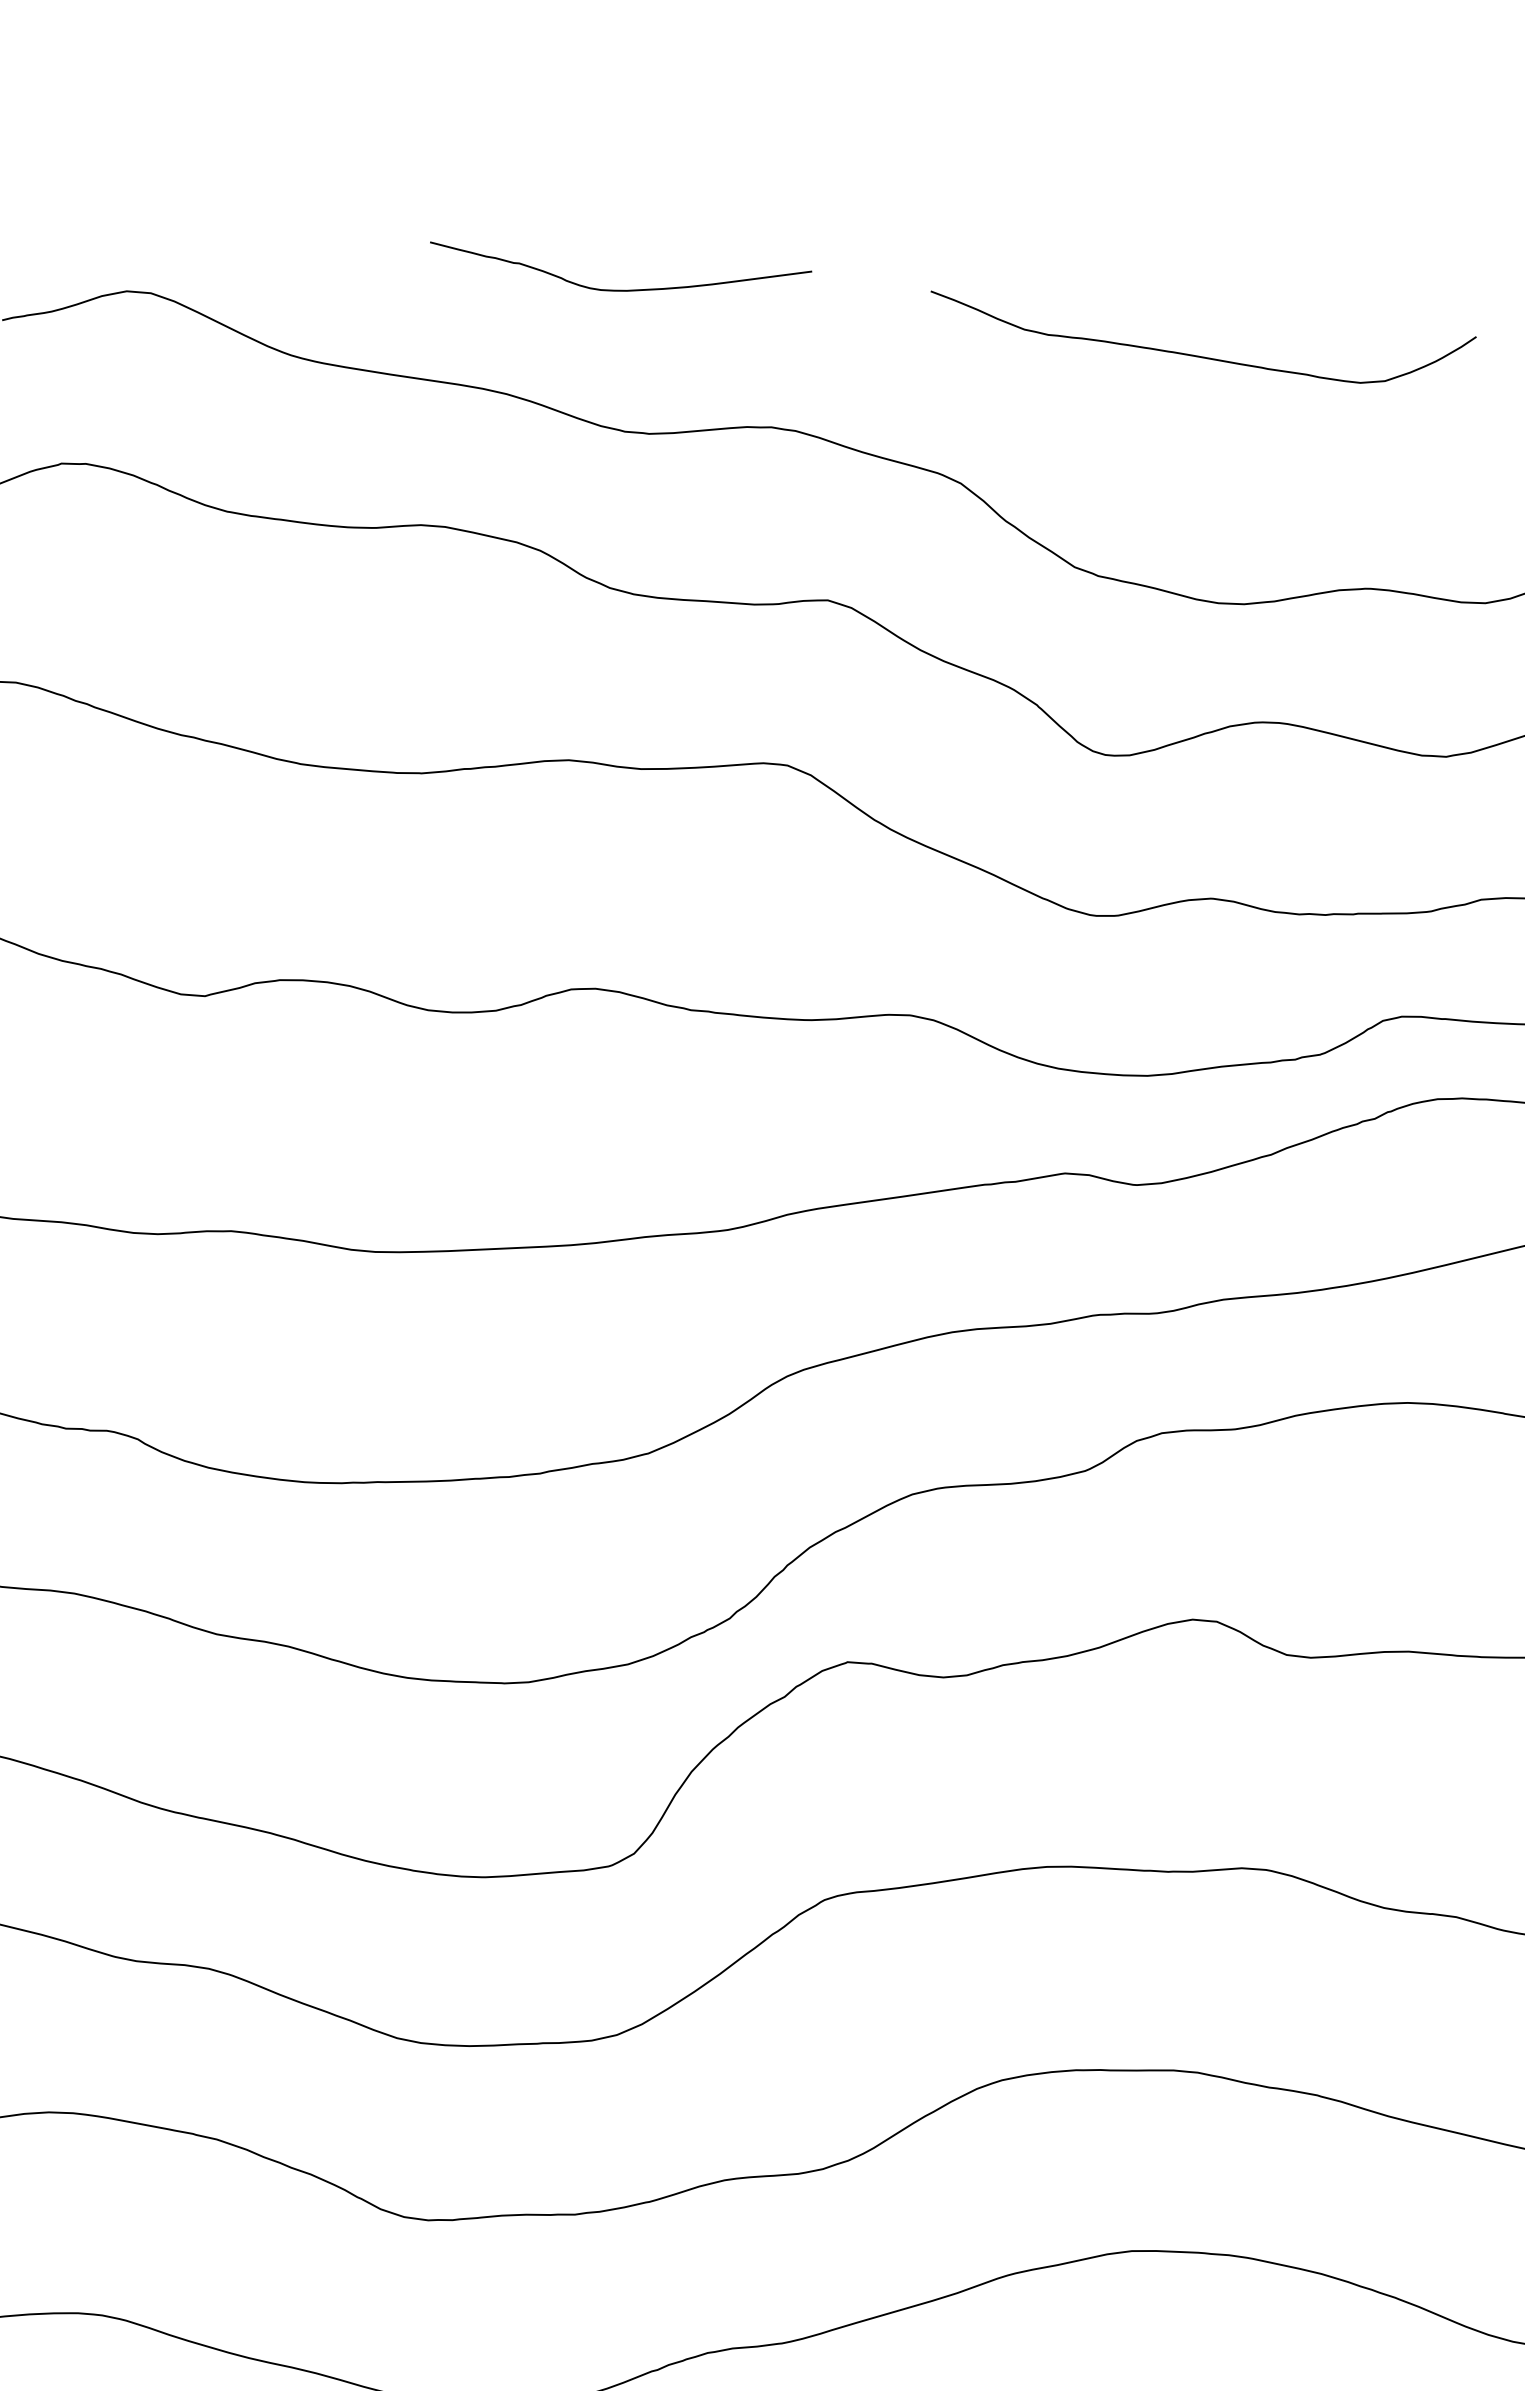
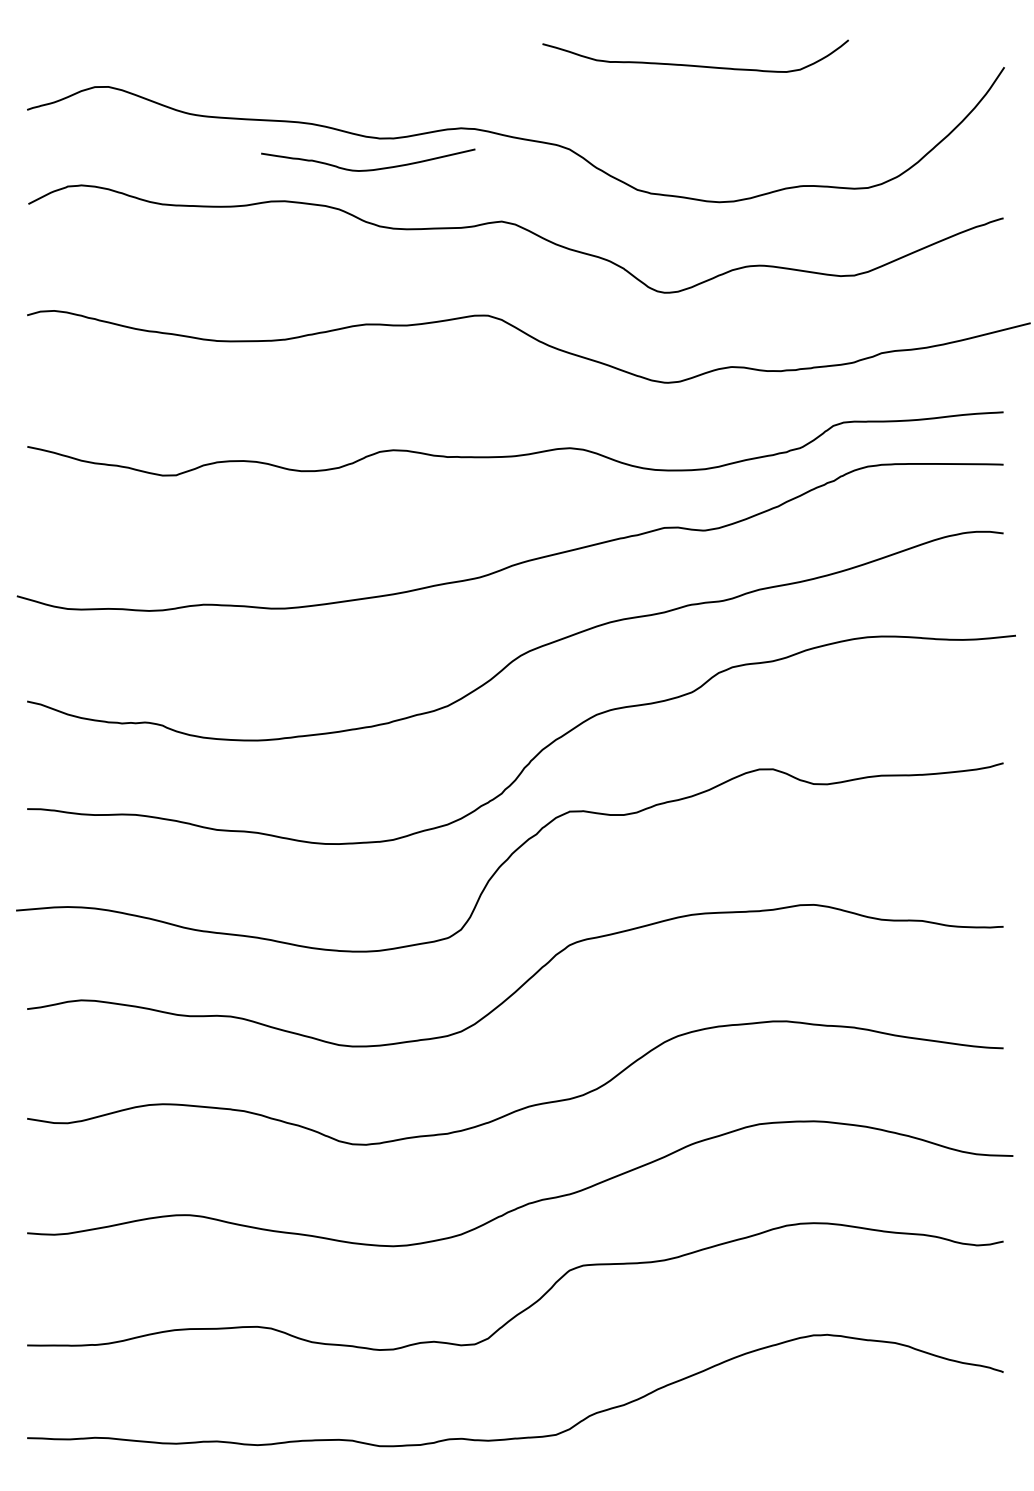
curve: (618, 289) -> (368, 169), moved

